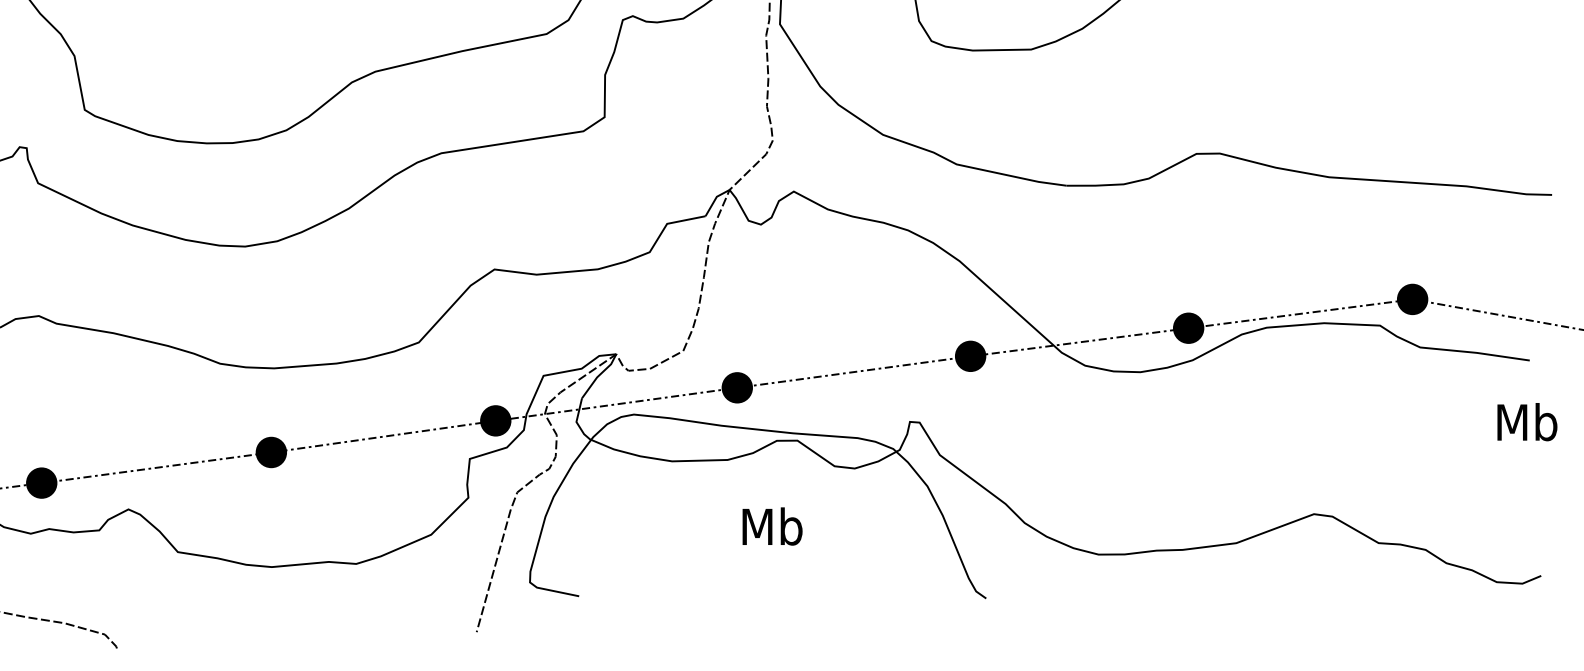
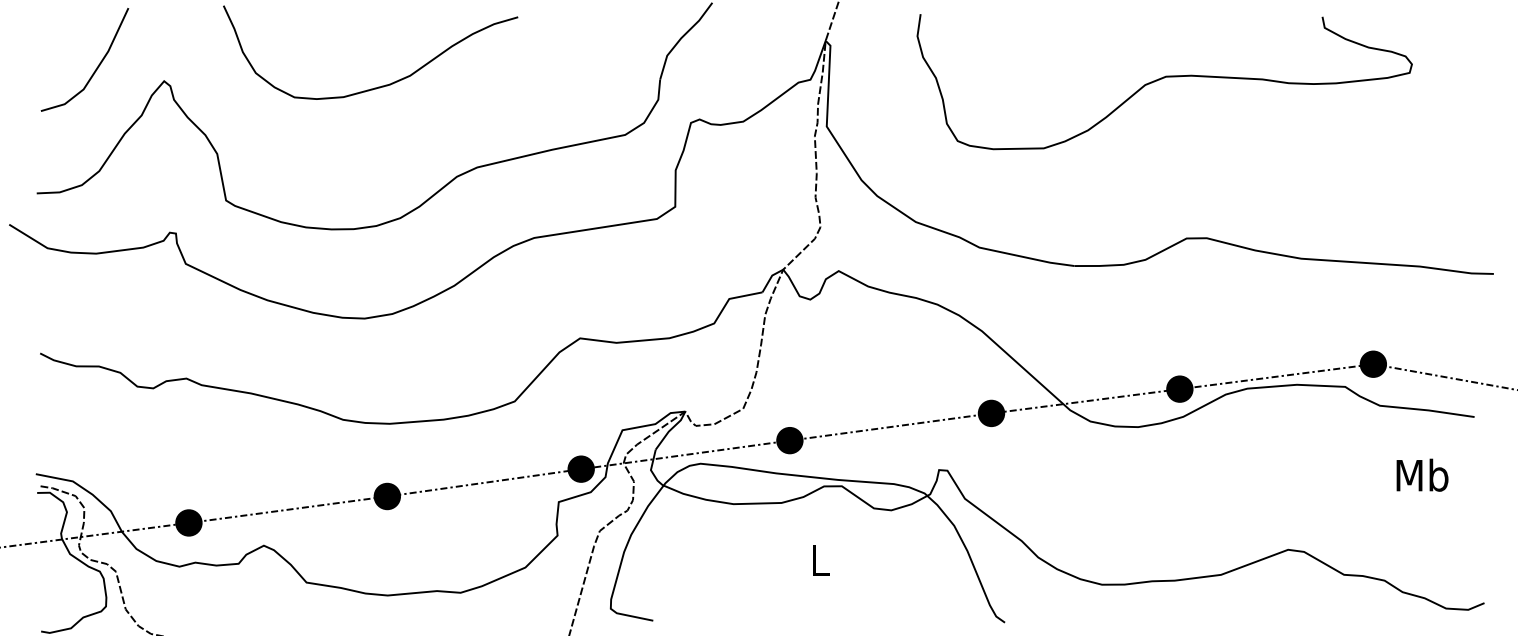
text: (1527, 421) -> (1422, 474), moved
text: (772, 526) -> (820, 560), Mb -> L

